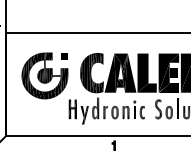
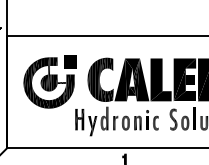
part: (64, 56) -> (70, 61), size x1.6

